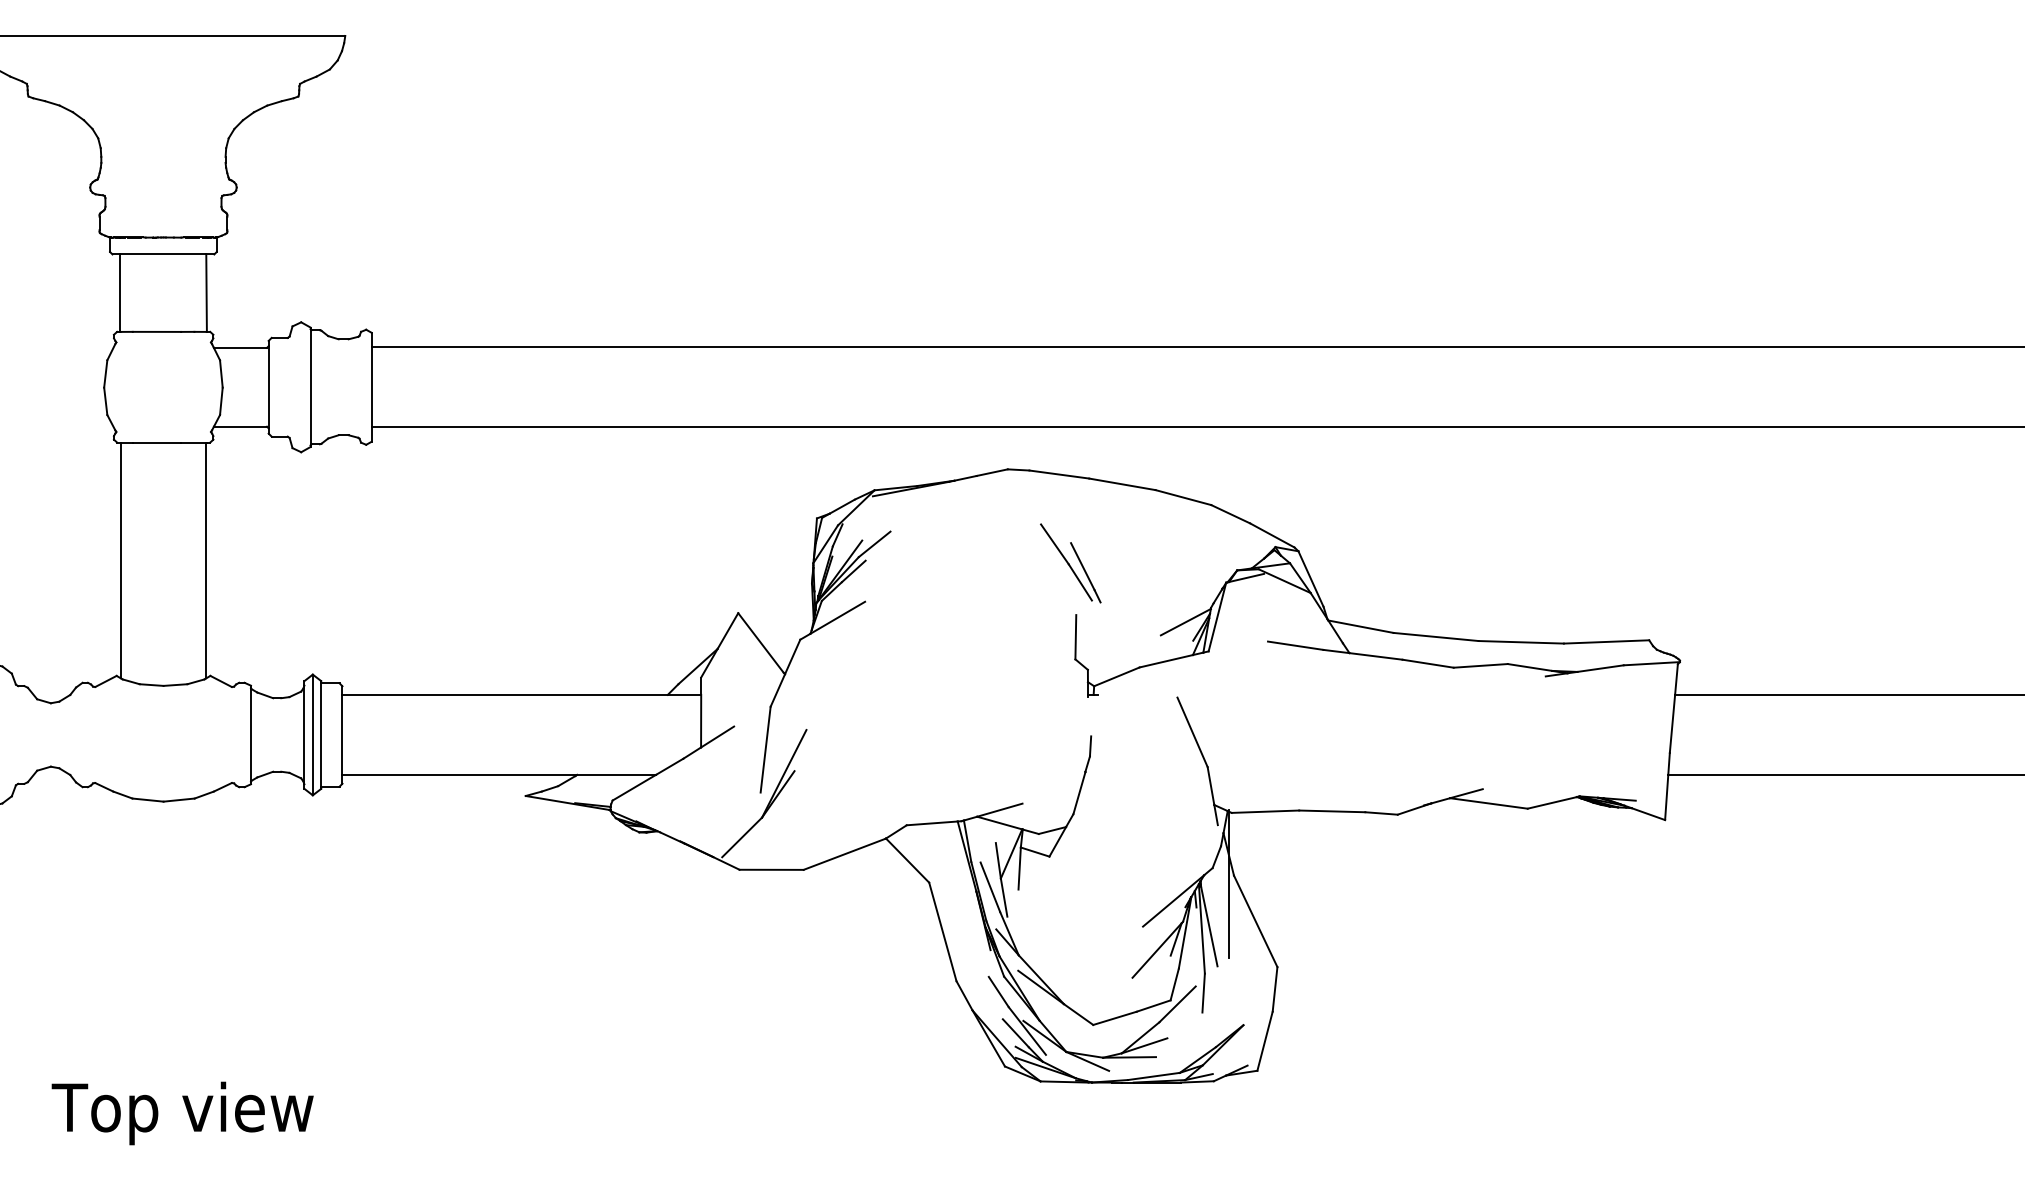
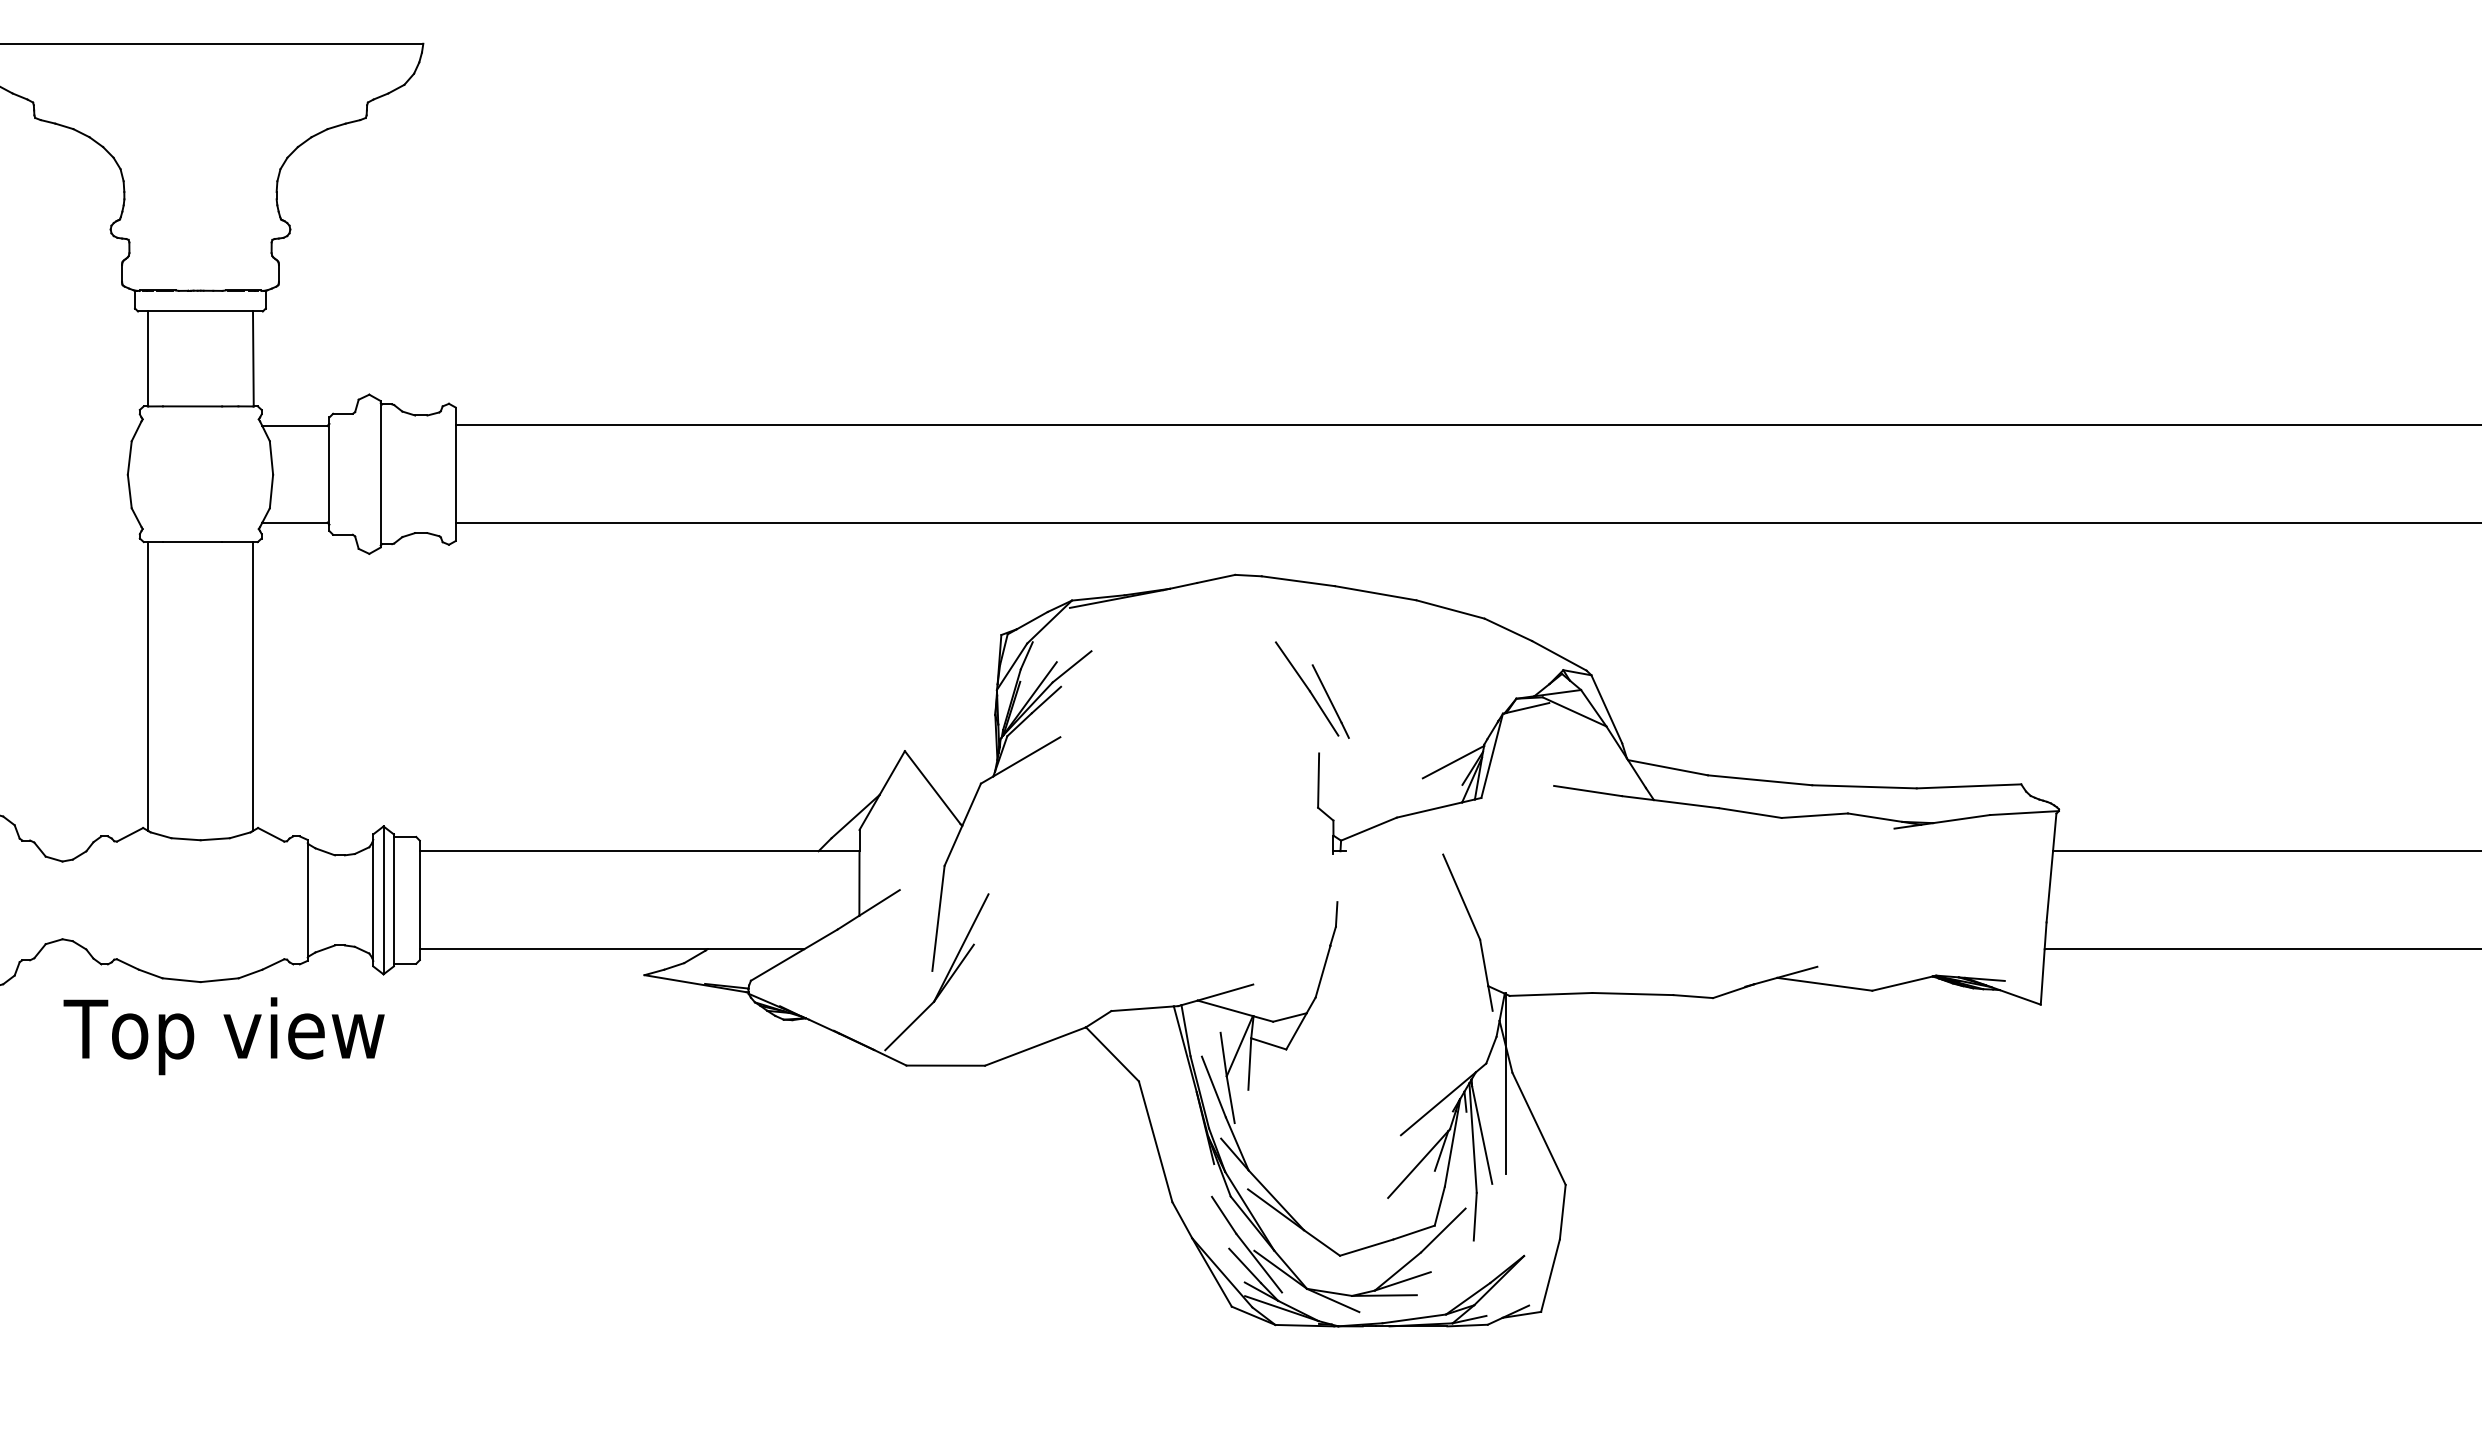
text: (182, 1113) -> (223, 1036), moved

